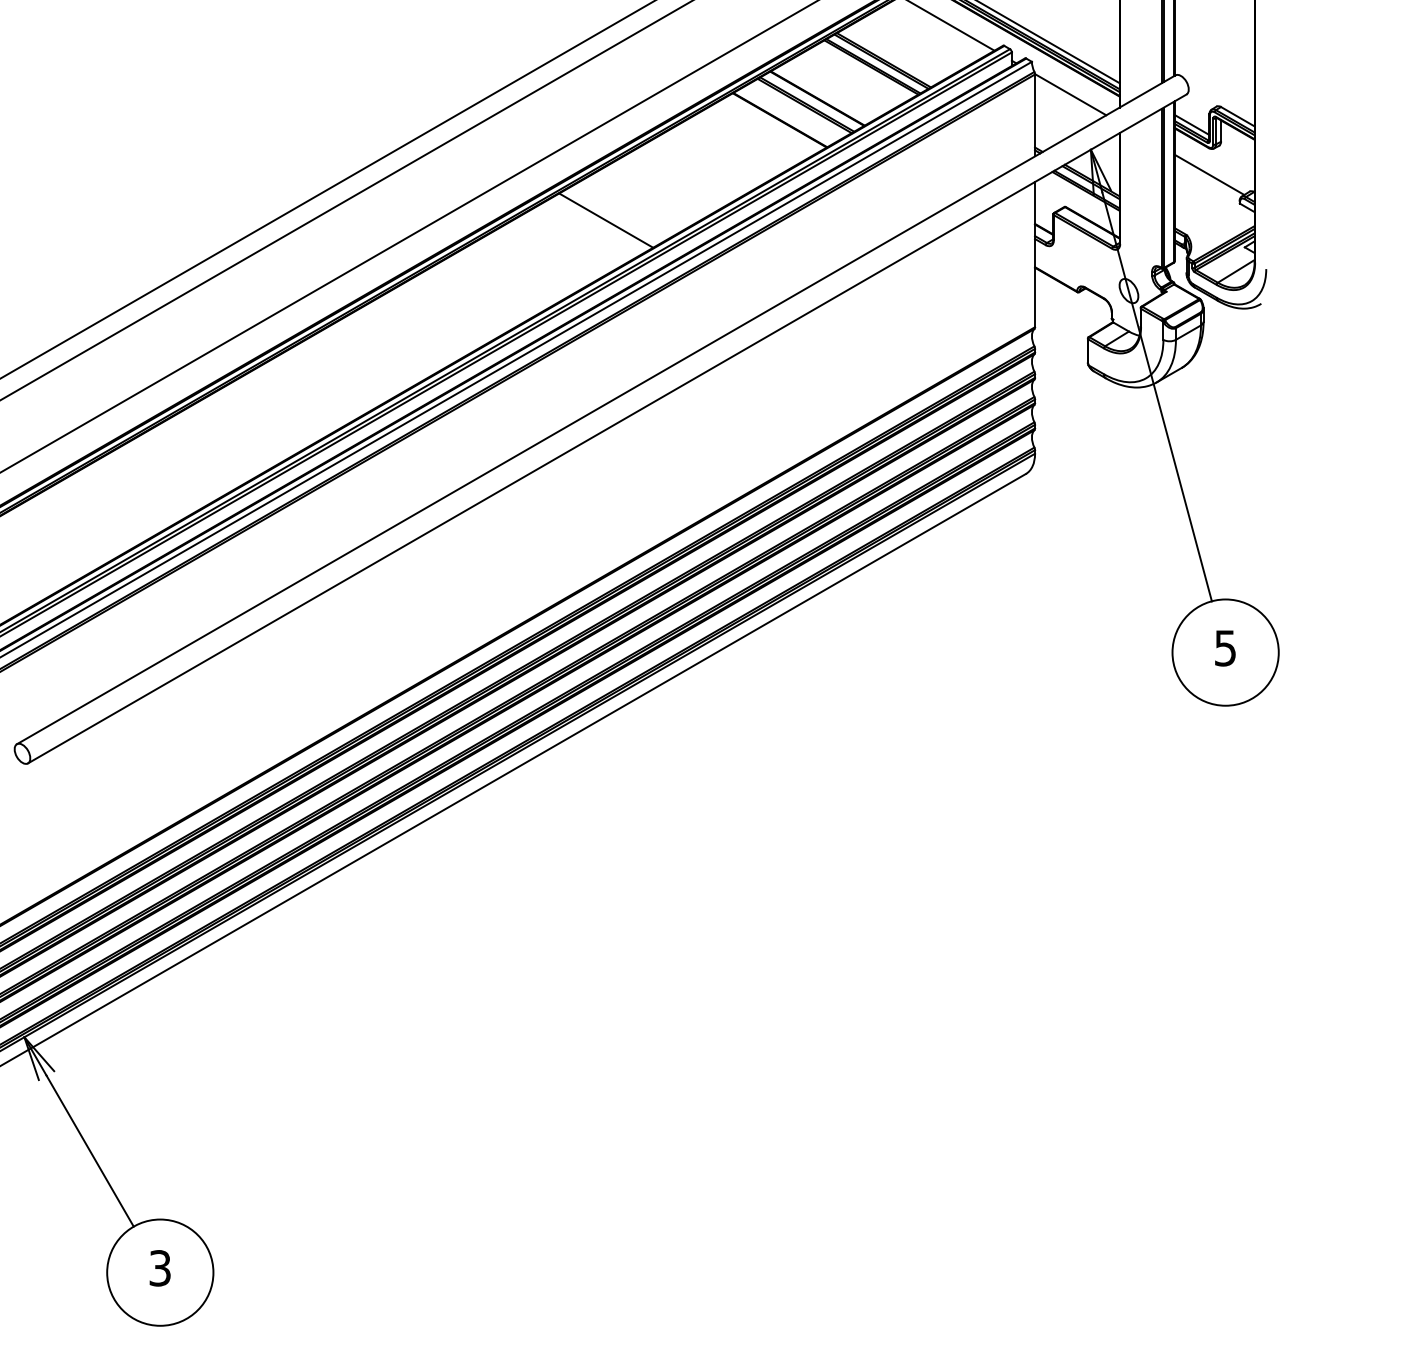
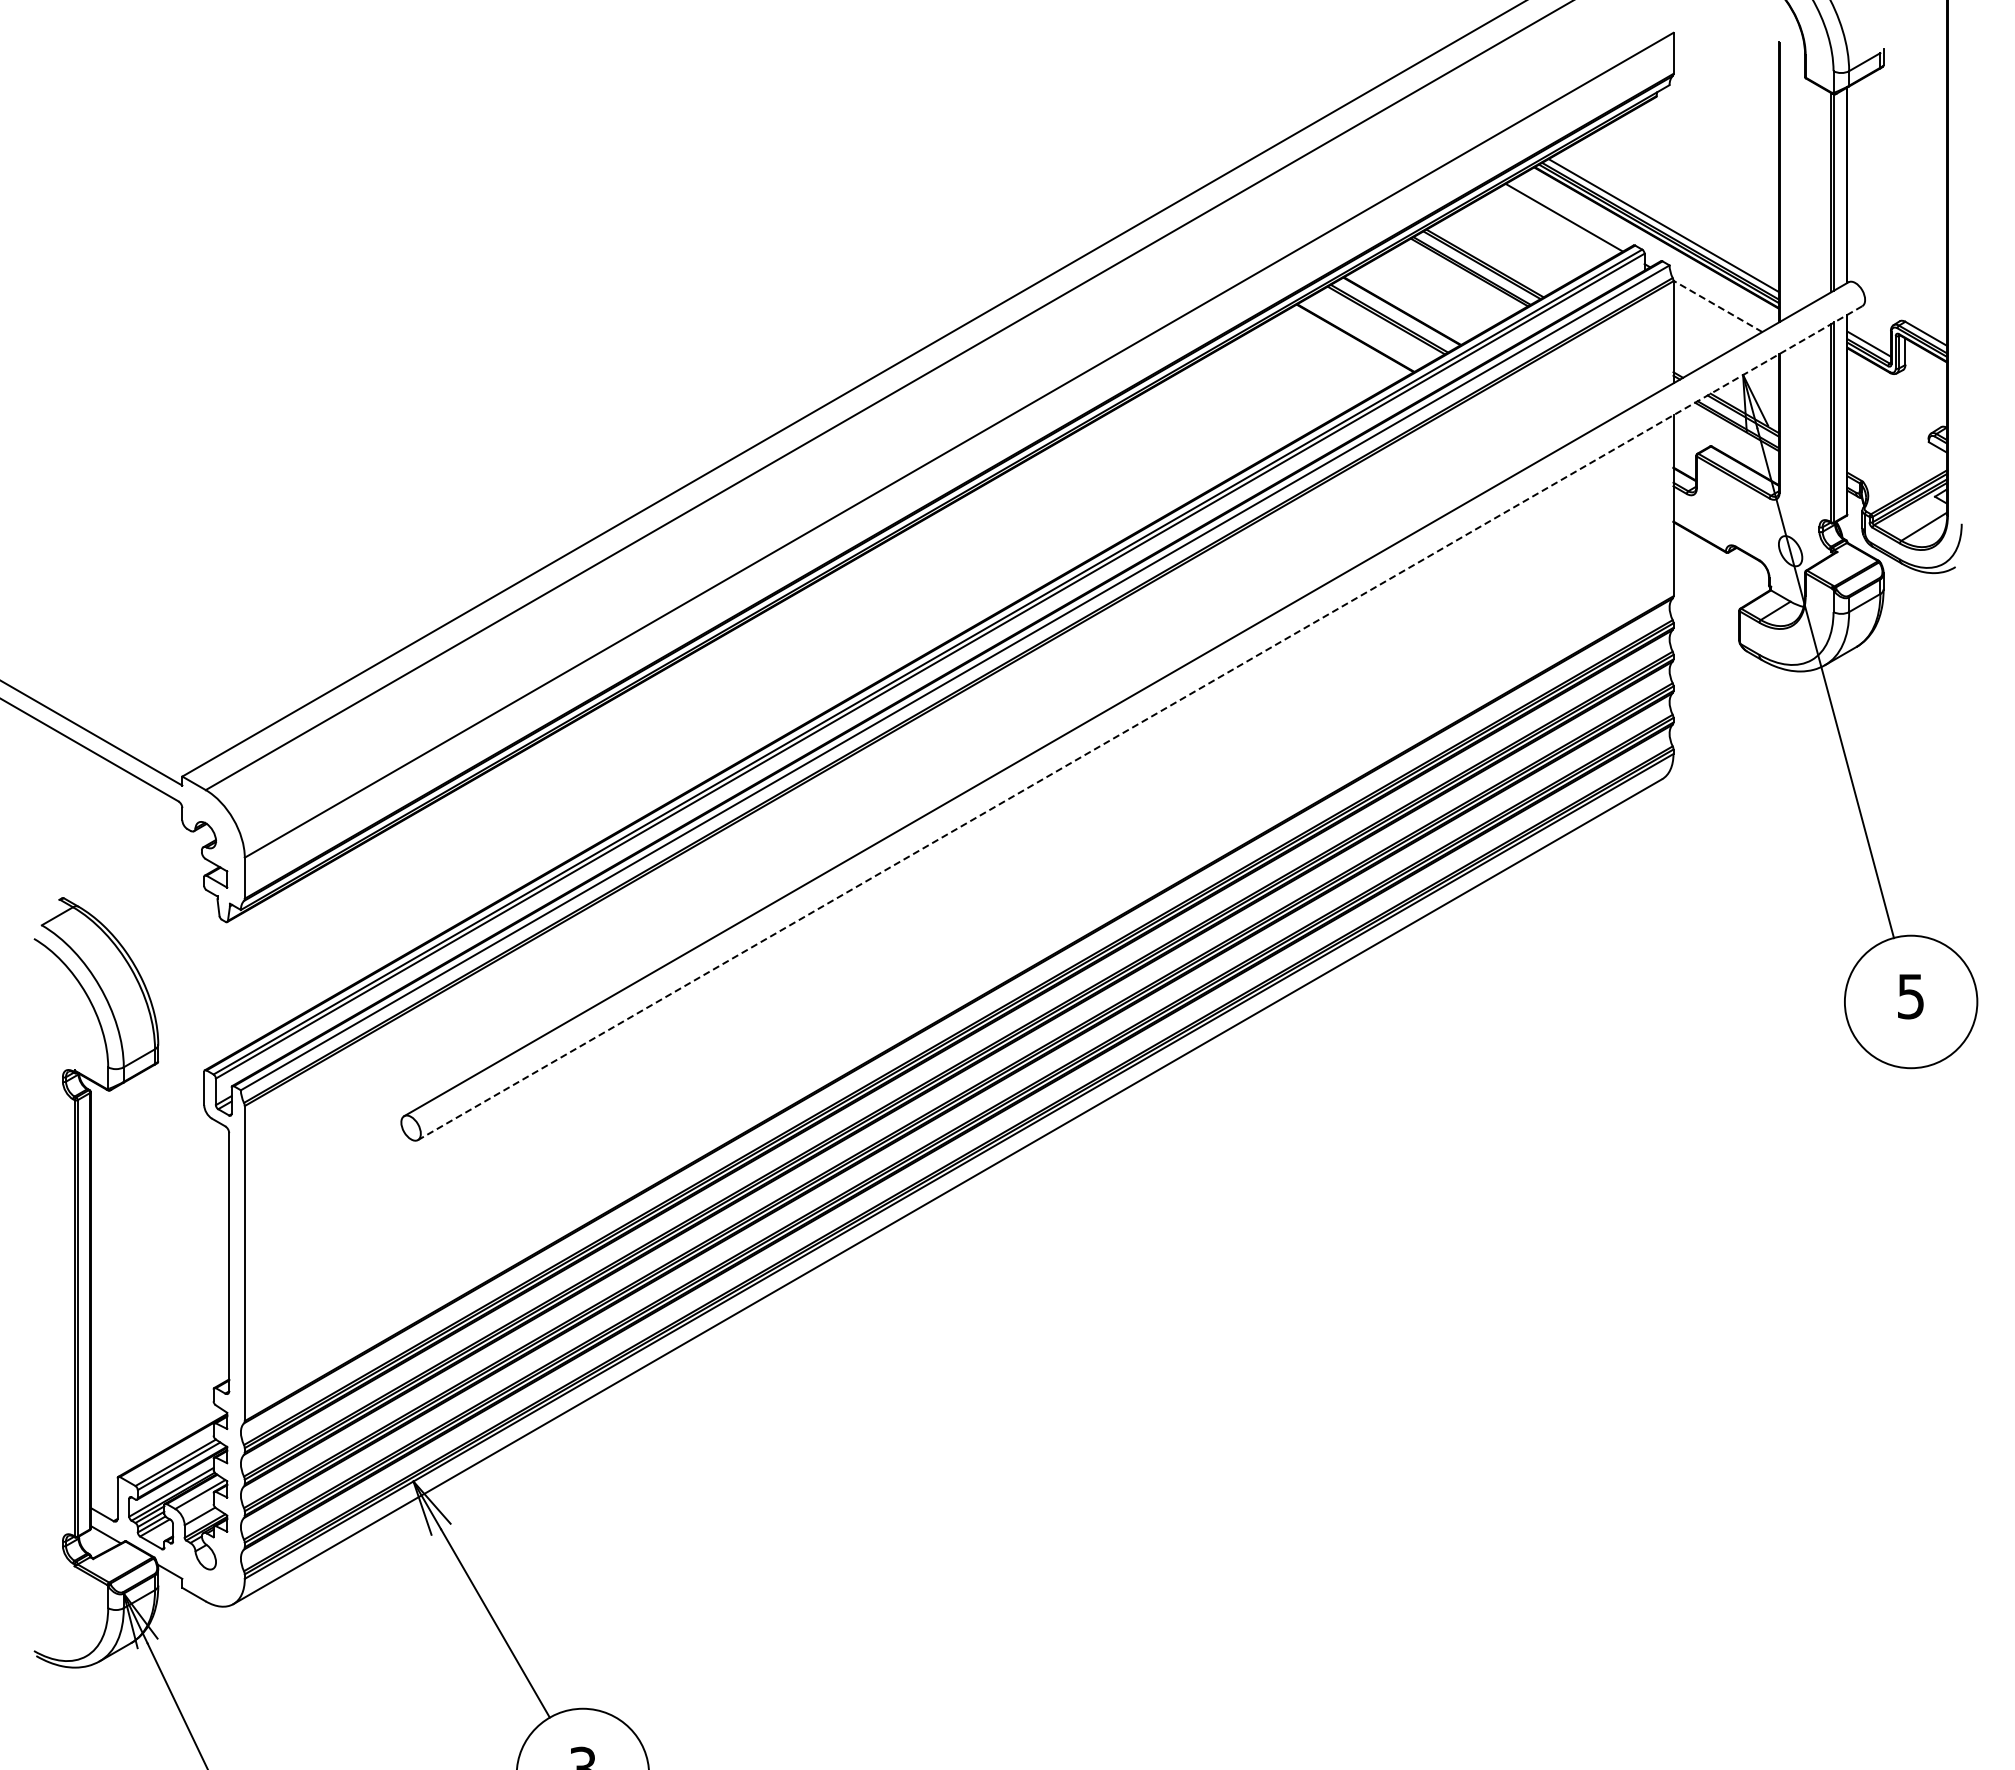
line: (1070, 94) -> (1717, 306), solid -> dashed
line: (1209, 174) -> (1890, 406), removed
line: (605, 220) -> (1138, 463), removed
line: (607, 429) -> (1140, 723), solid -> dashed

